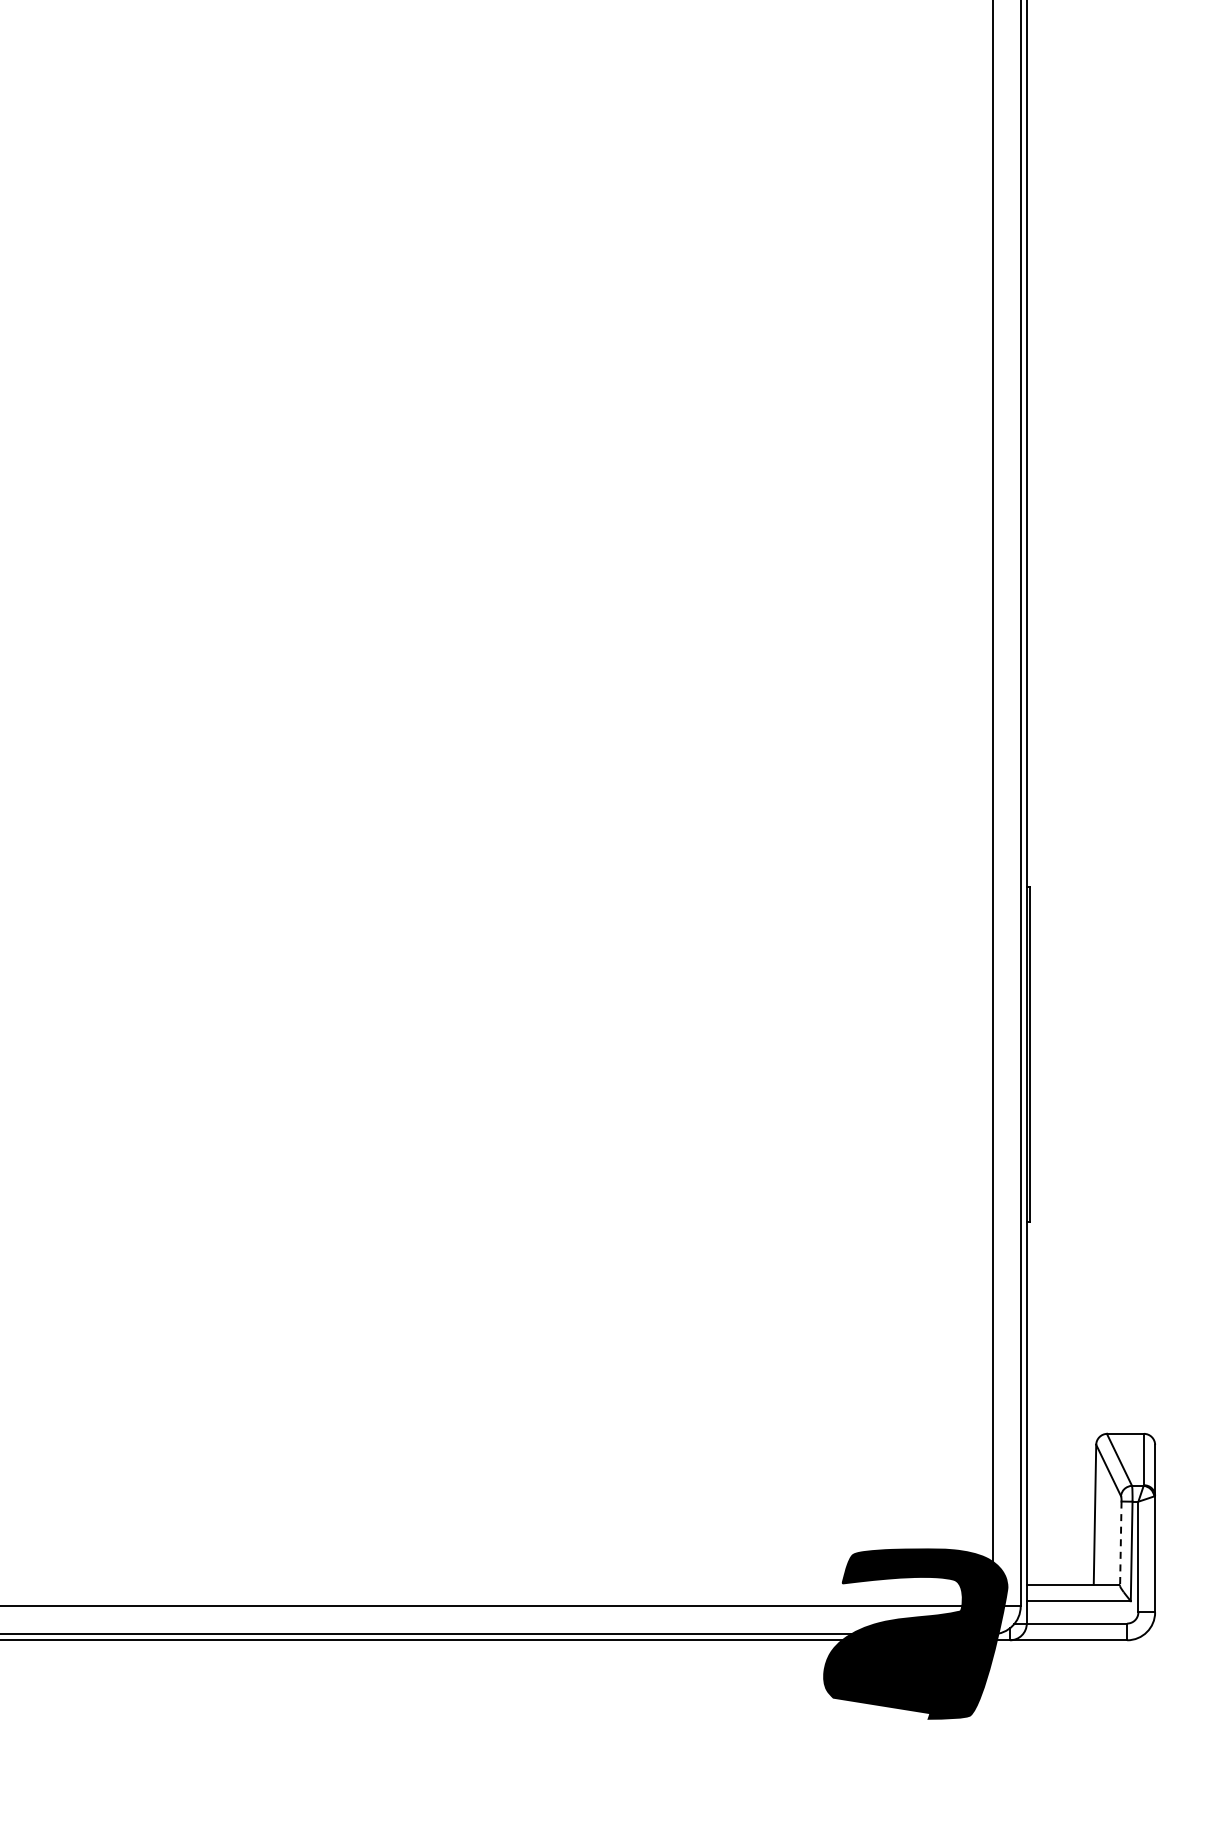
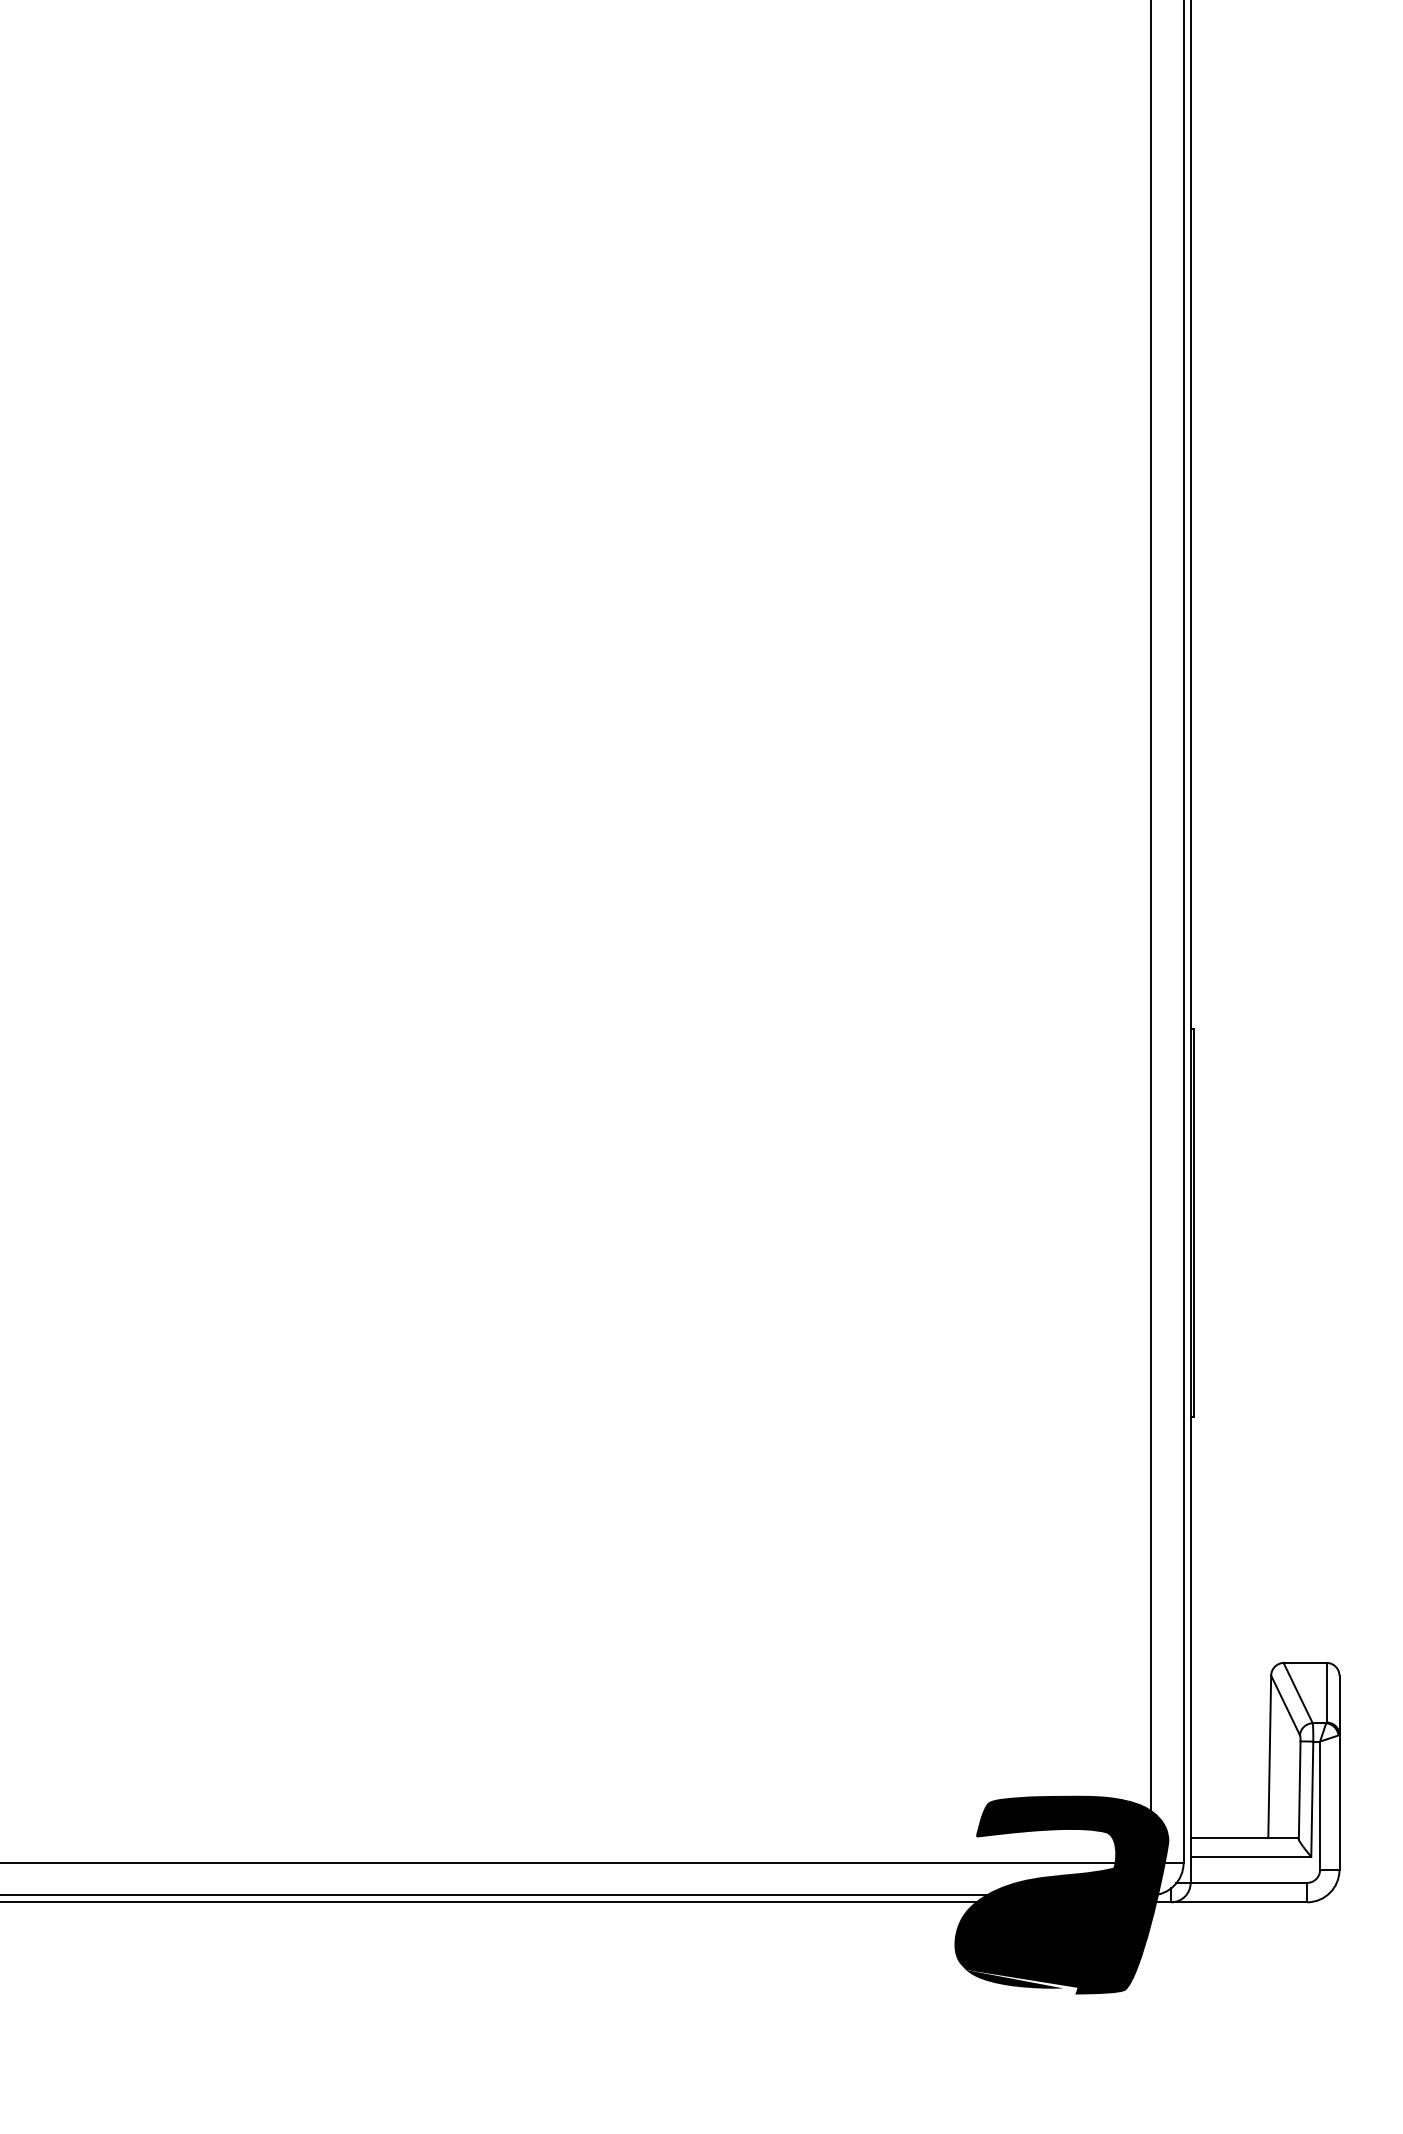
line: (1120, 1544) -> (1299, 1791), dashed -> solid
fill: (875, 1706) -> (1015, 1979), added

